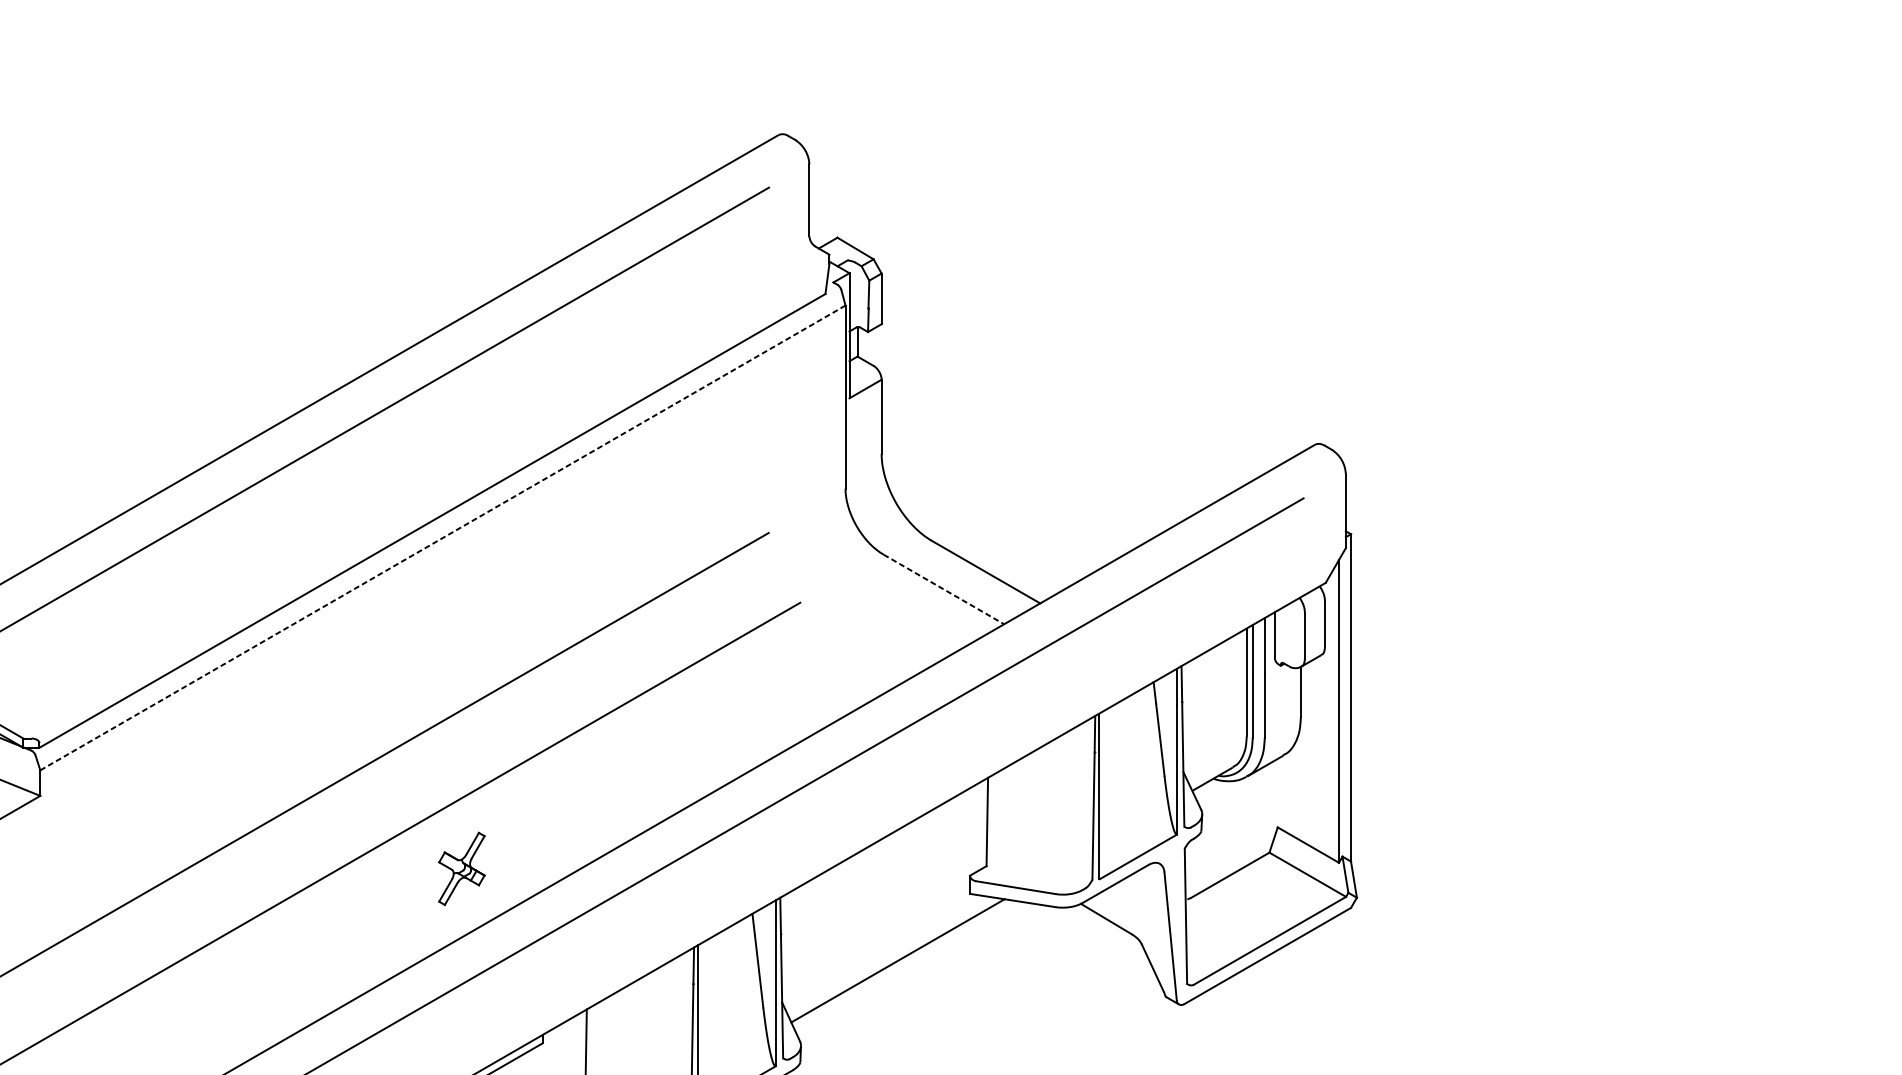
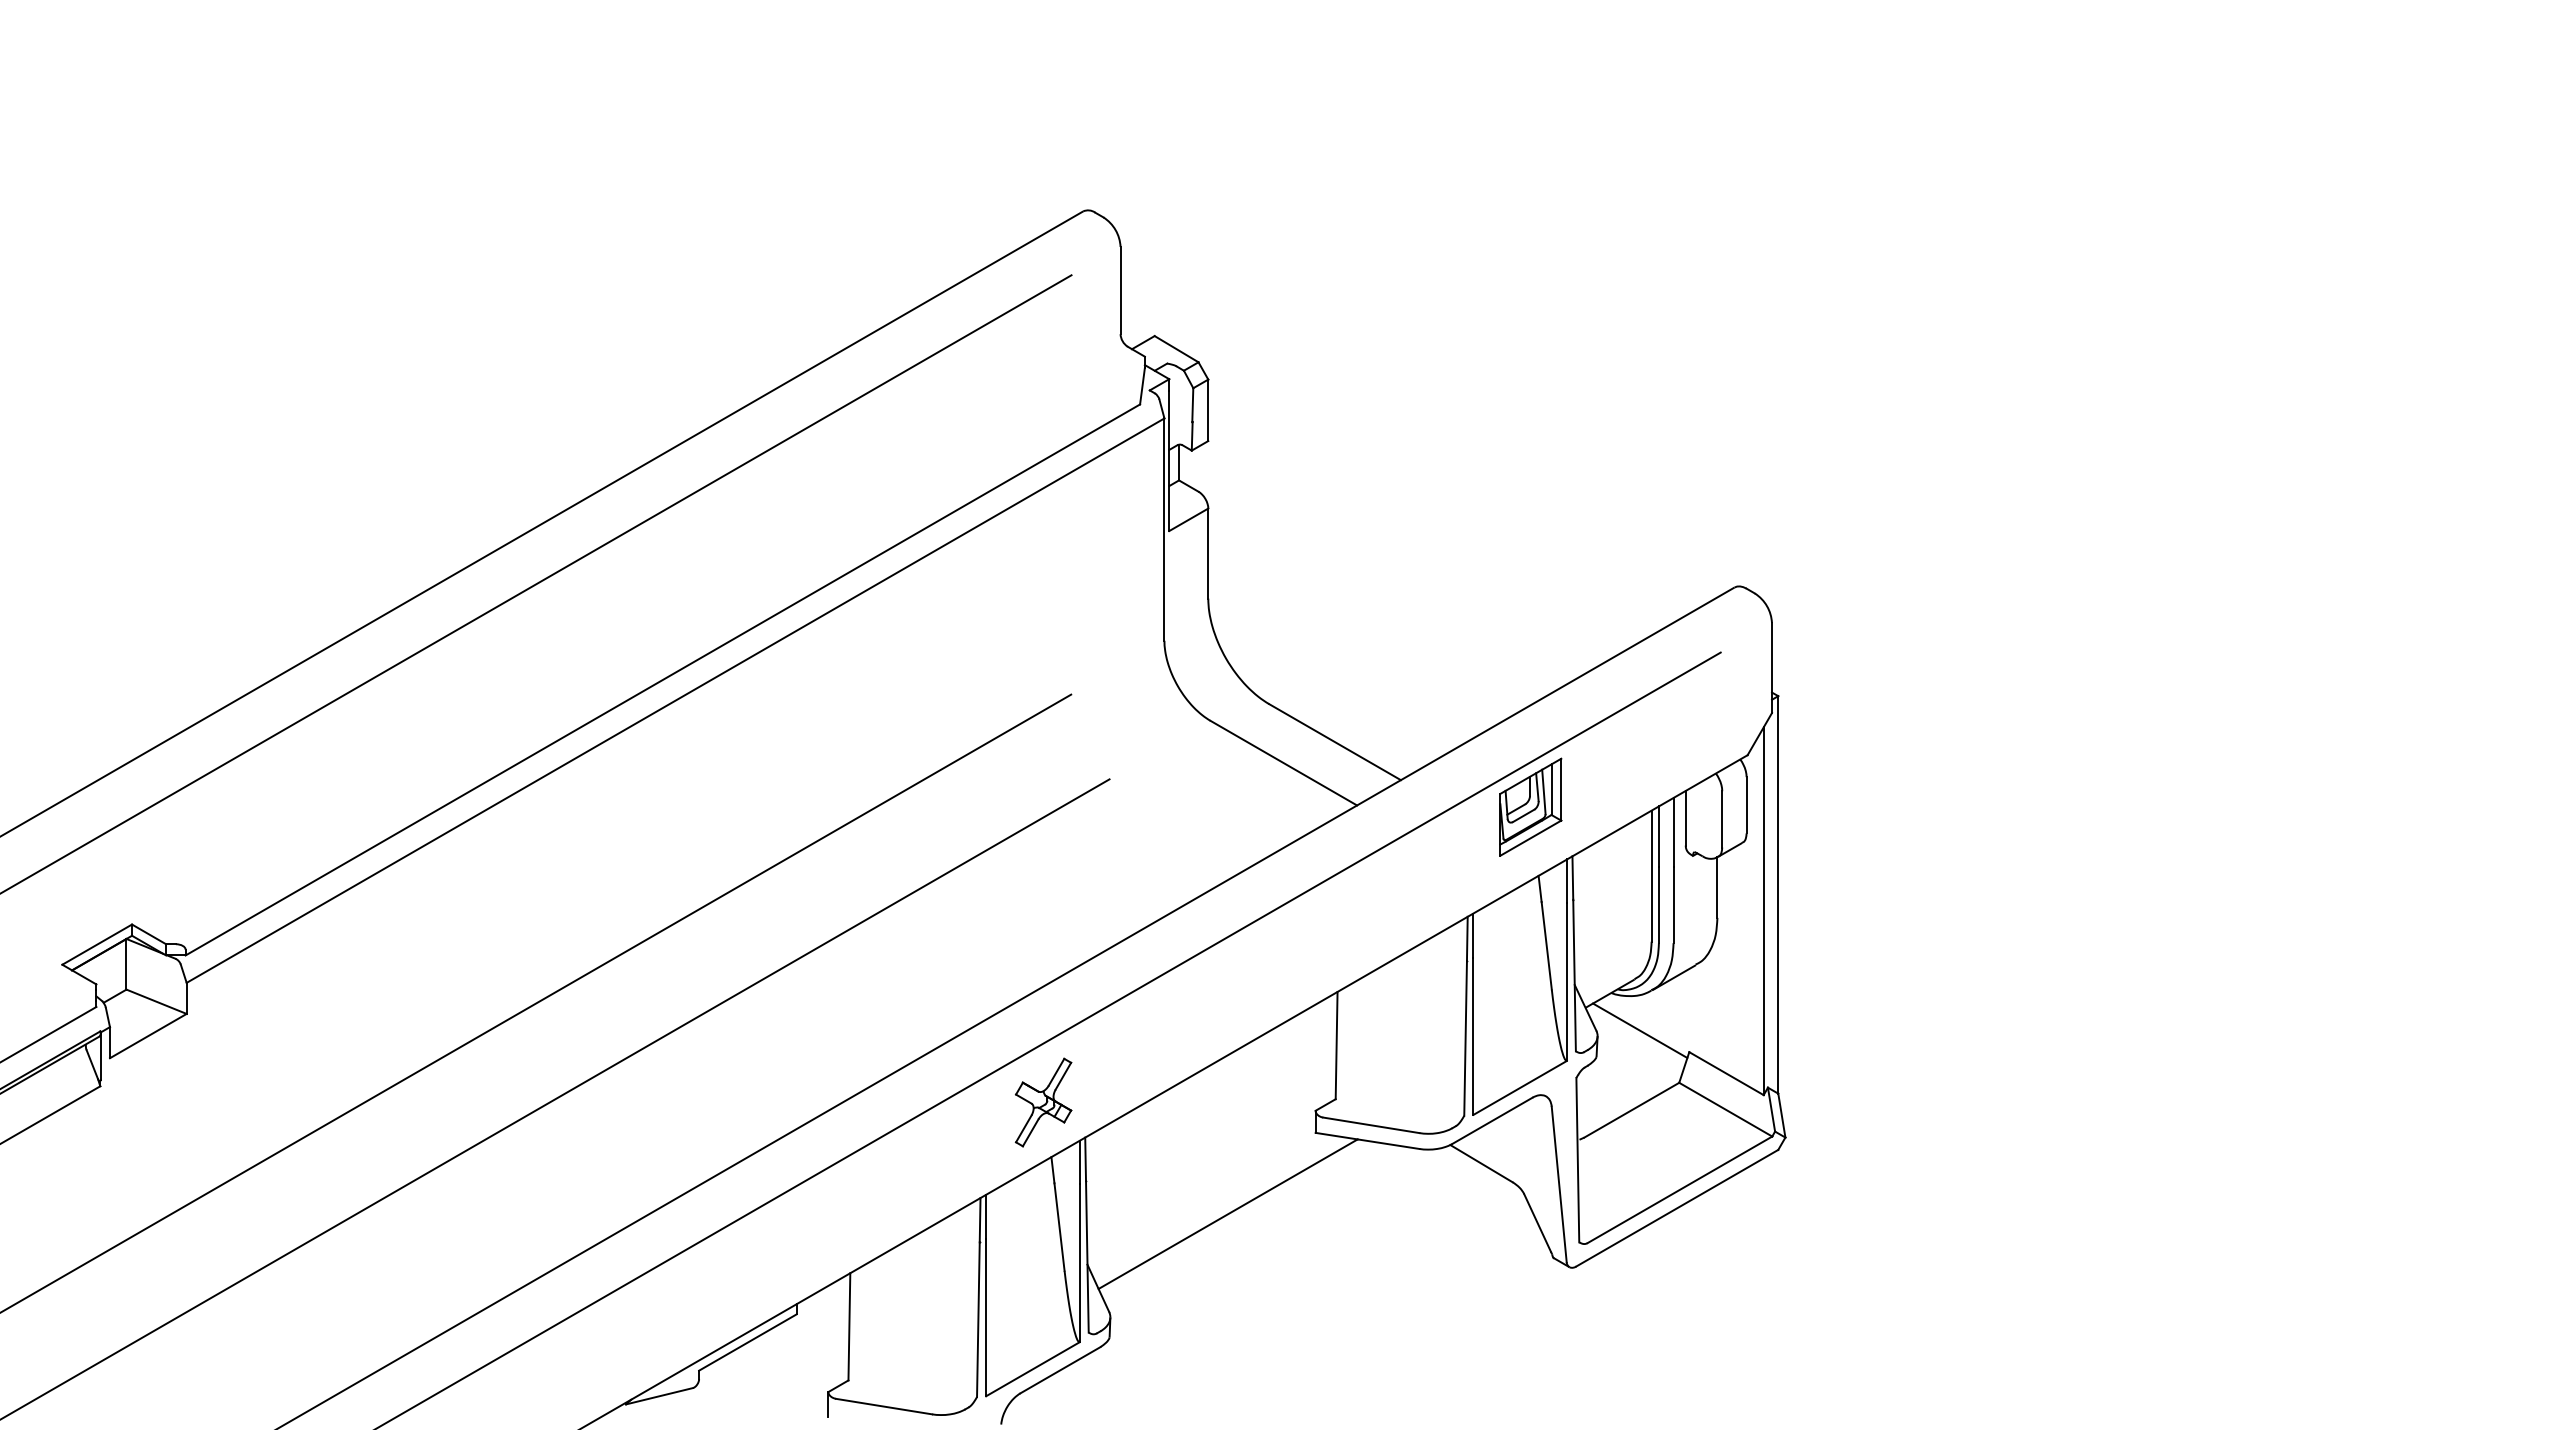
line: (443, 537) -> (676, 700), dashed -> solid
line: (943, 589) -> (1283, 763), dashed -> solid
part: (1146, 625) -> (1530, 806), added
line: (1237, 809) -> (1640, 1030), added
part: (461, 868) -> (1043, 1102), moved

